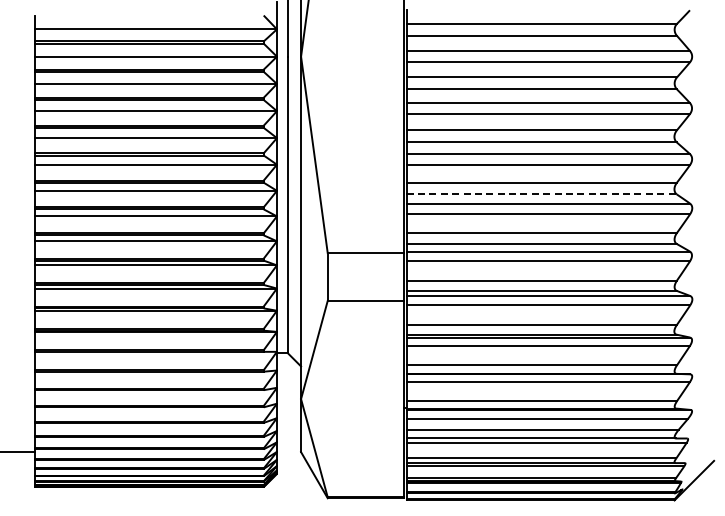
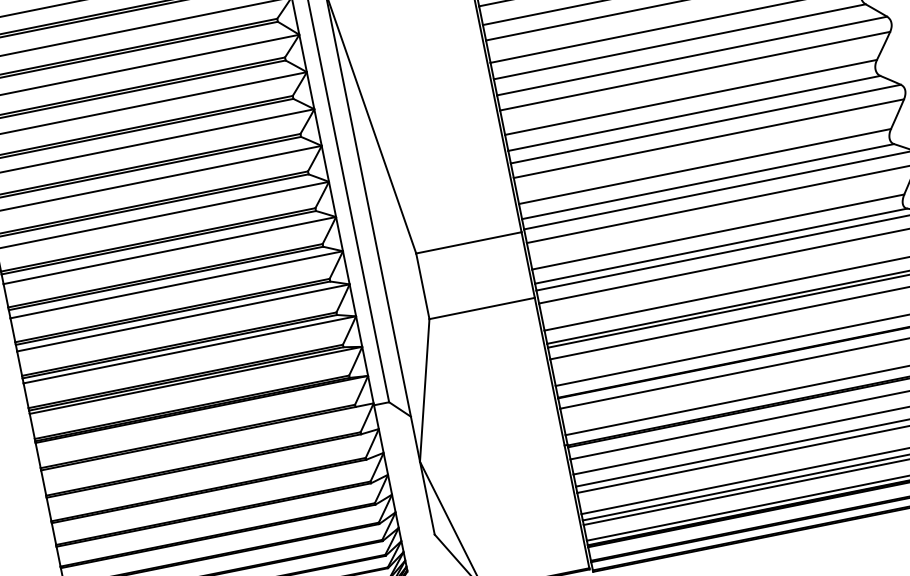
line: (542, 194) -> (695, 113), dashed -> solid

